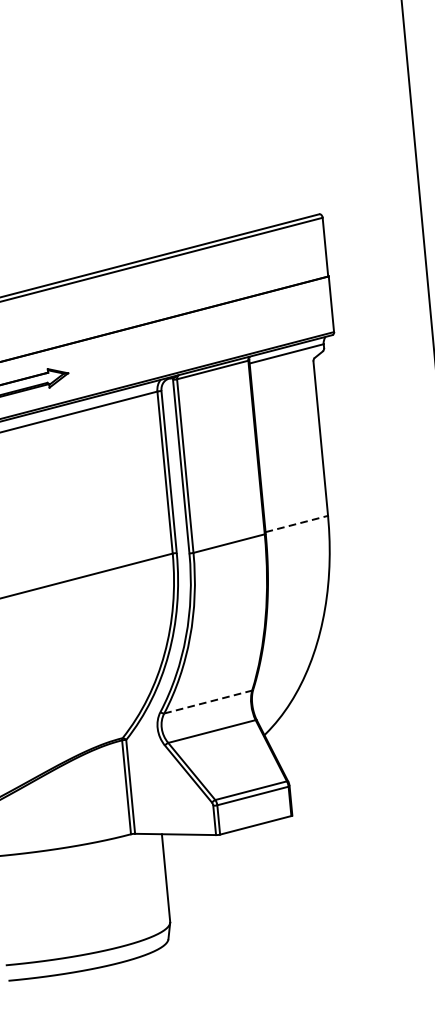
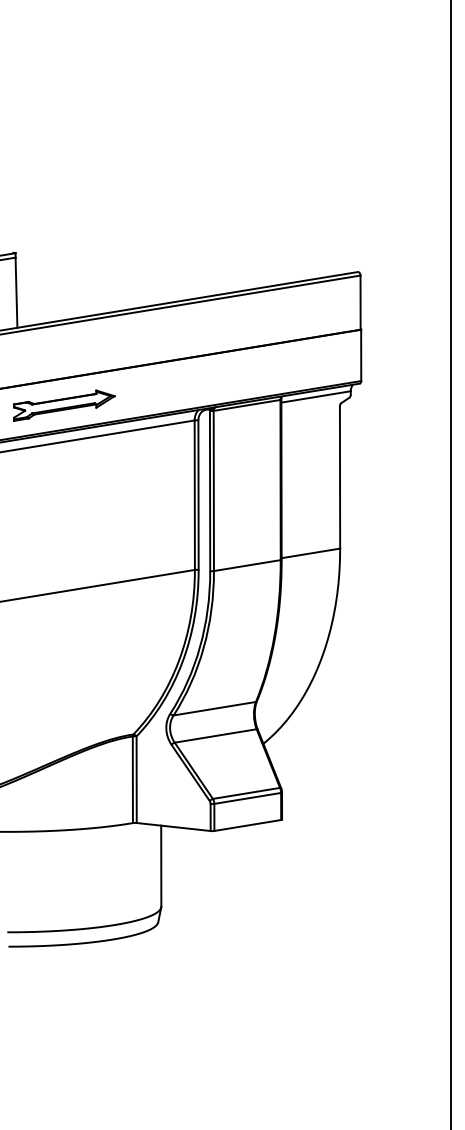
line: (296, 524) -> (310, 553), dashed -> solid
line: (207, 701) -> (214, 708), dashed -> solid

